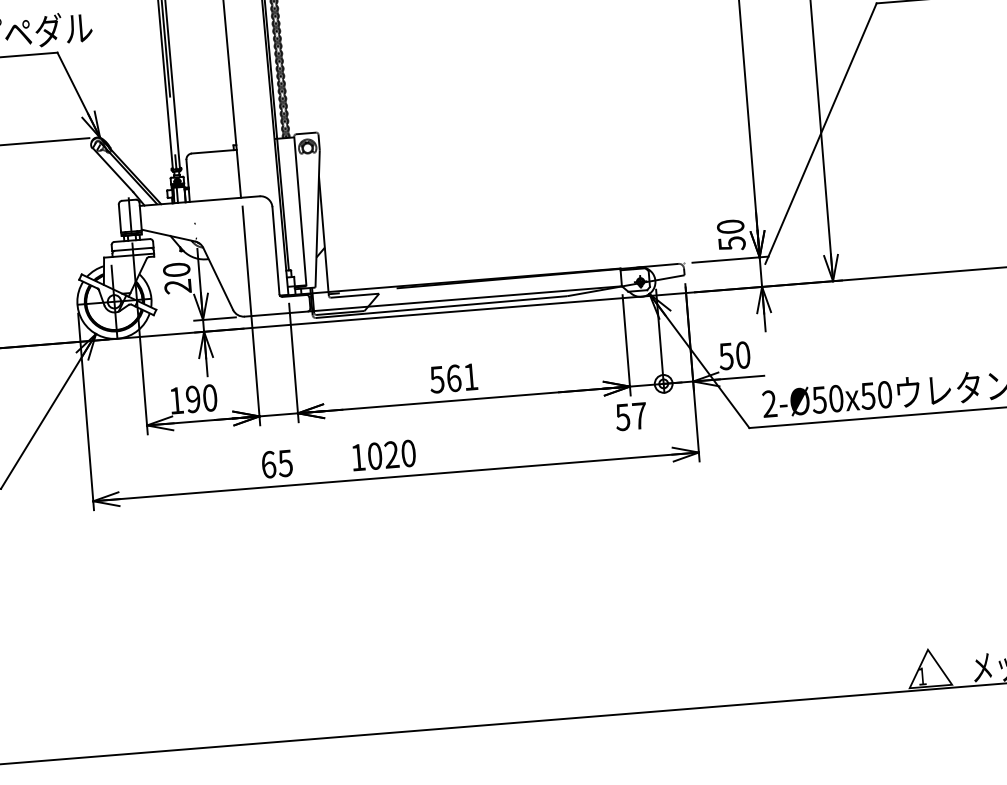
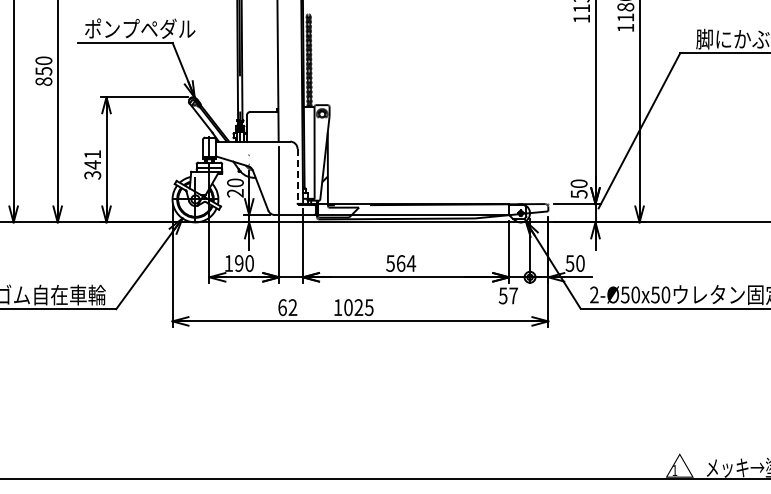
line: (275, 249) -> (297, 175), solid -> dashed
text: (470, 376) -> (411, 263), 561 -> 564
text: (408, 453) -> (369, 307), 1020 -> 1025
text: (284, 463) -> (292, 307), 65 -> 62

